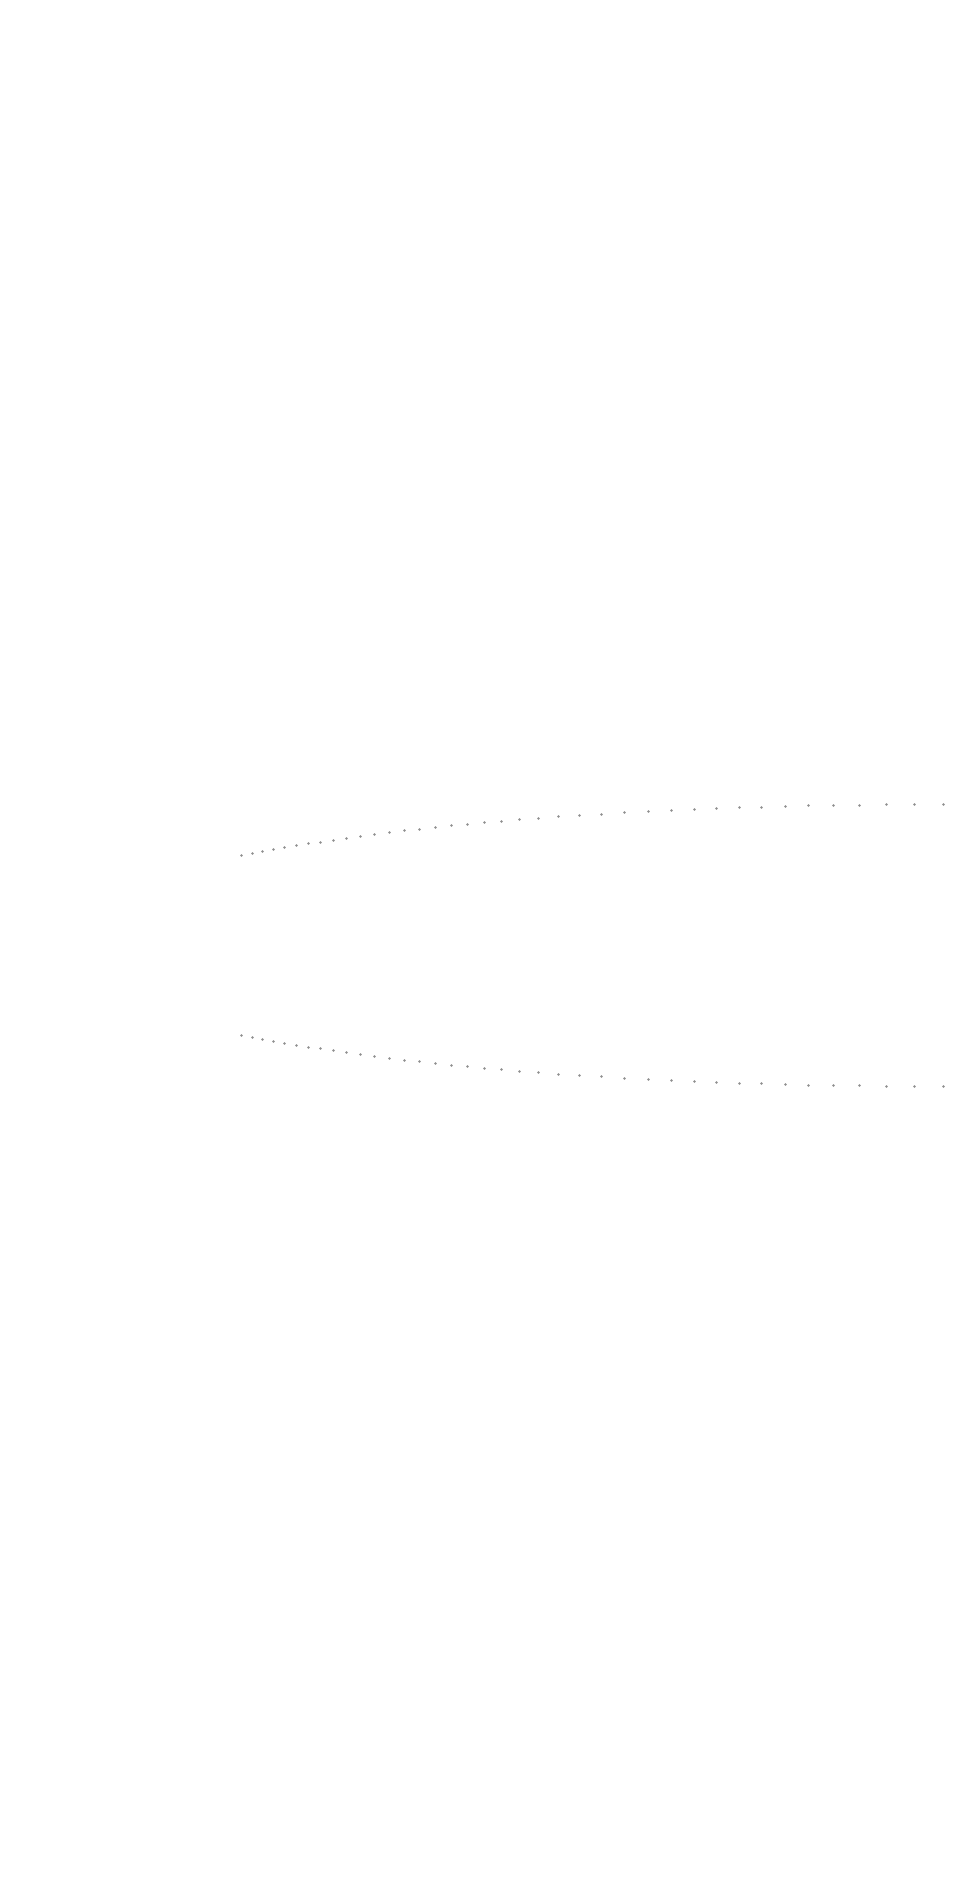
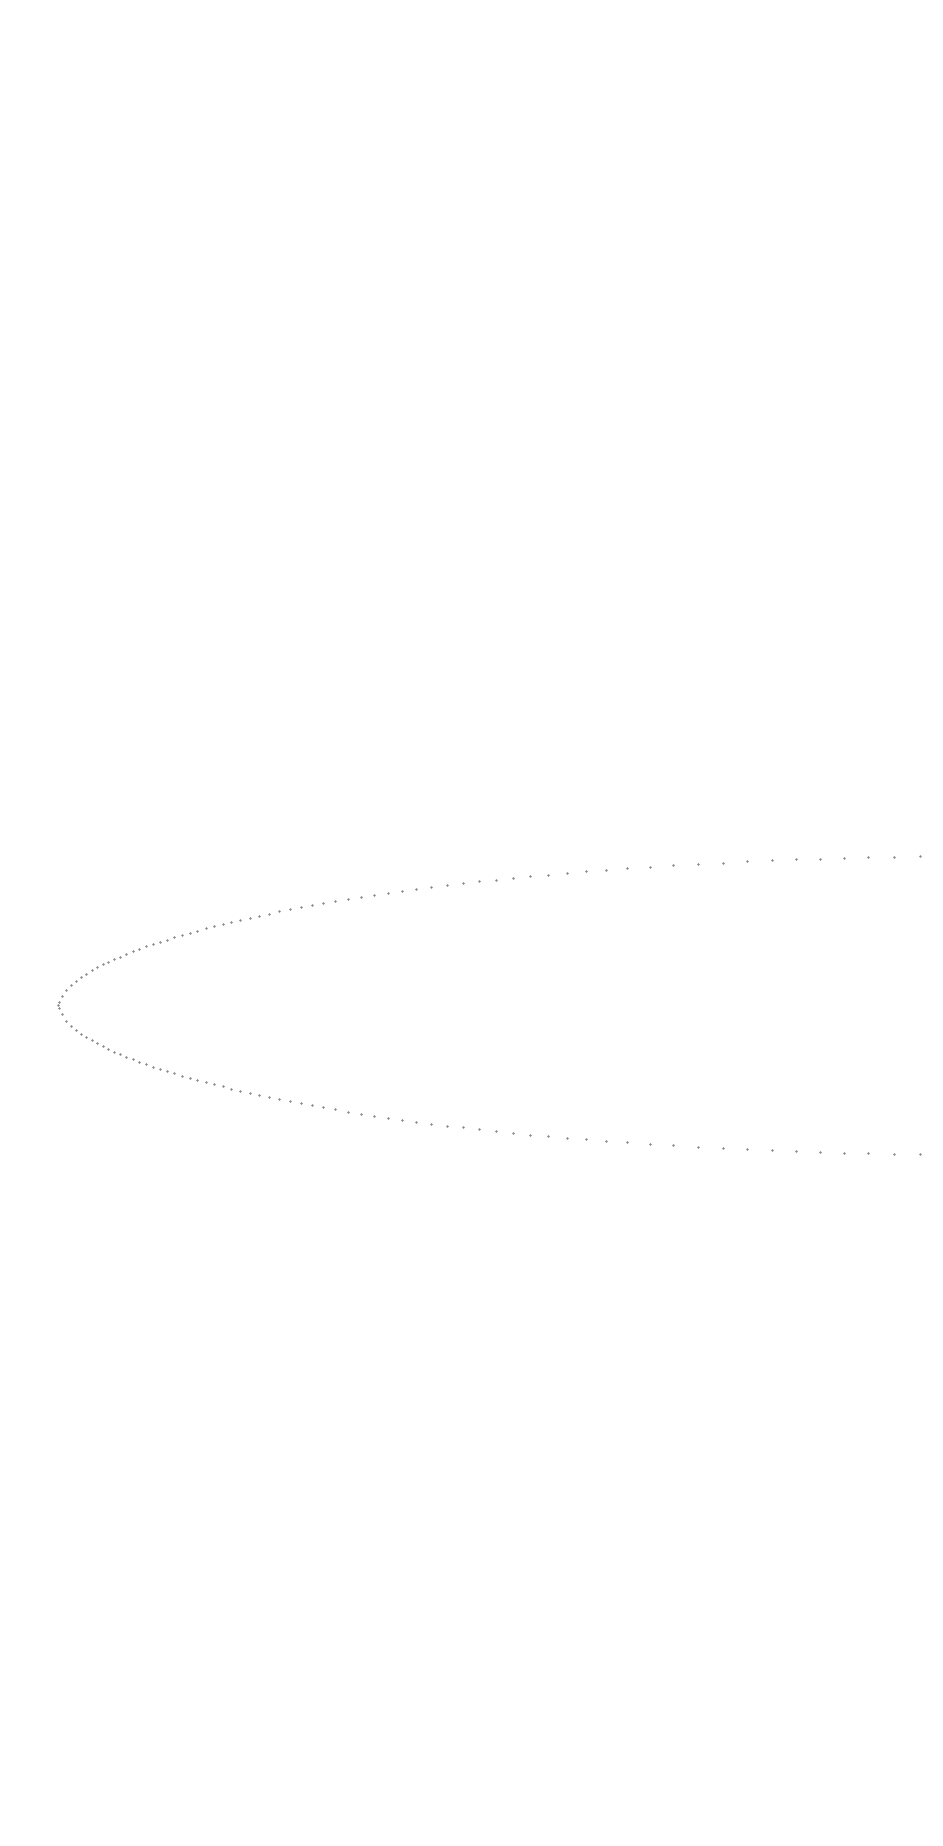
part: (106, 891) -> (146, 948), added

